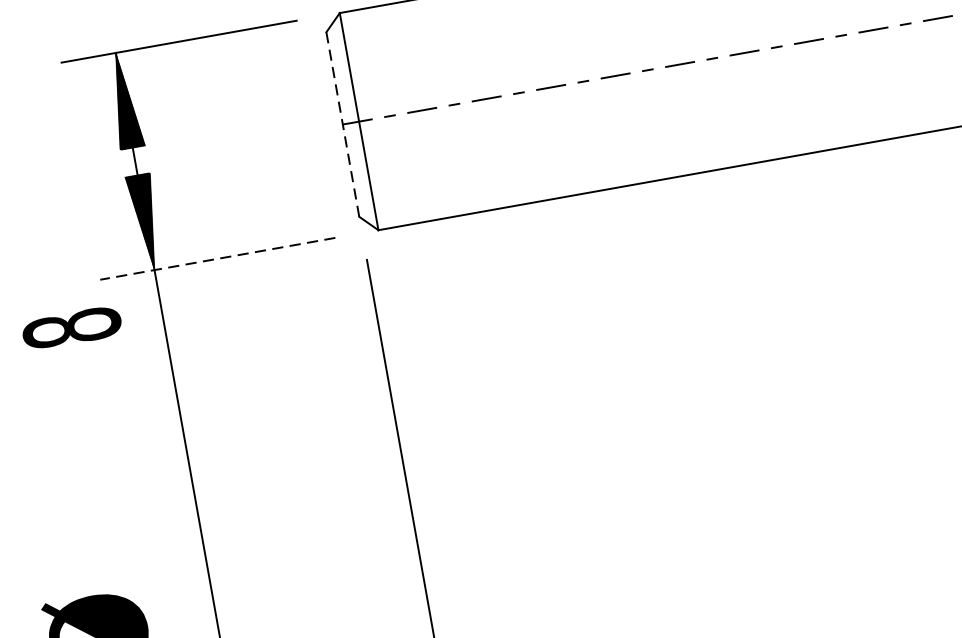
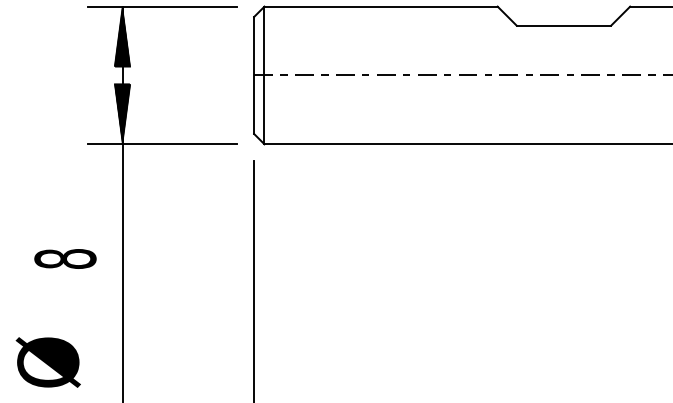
line: (343, 124) -> (254, 75), dashed -> solid
line: (217, 259) -> (162, 144), dashed -> solid
text: (71, 327) -> (65, 258), moved

